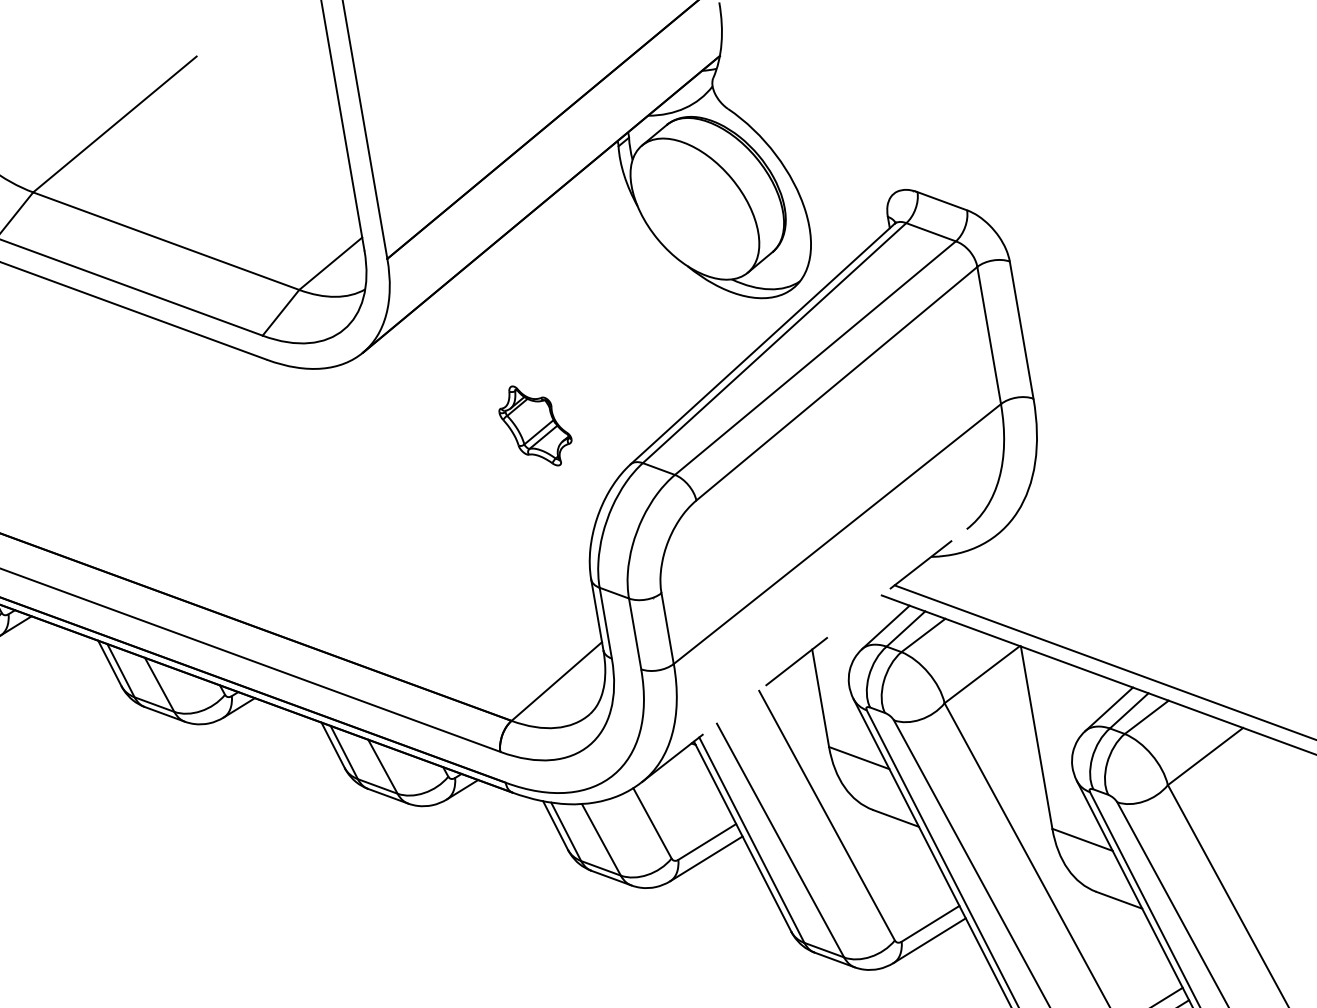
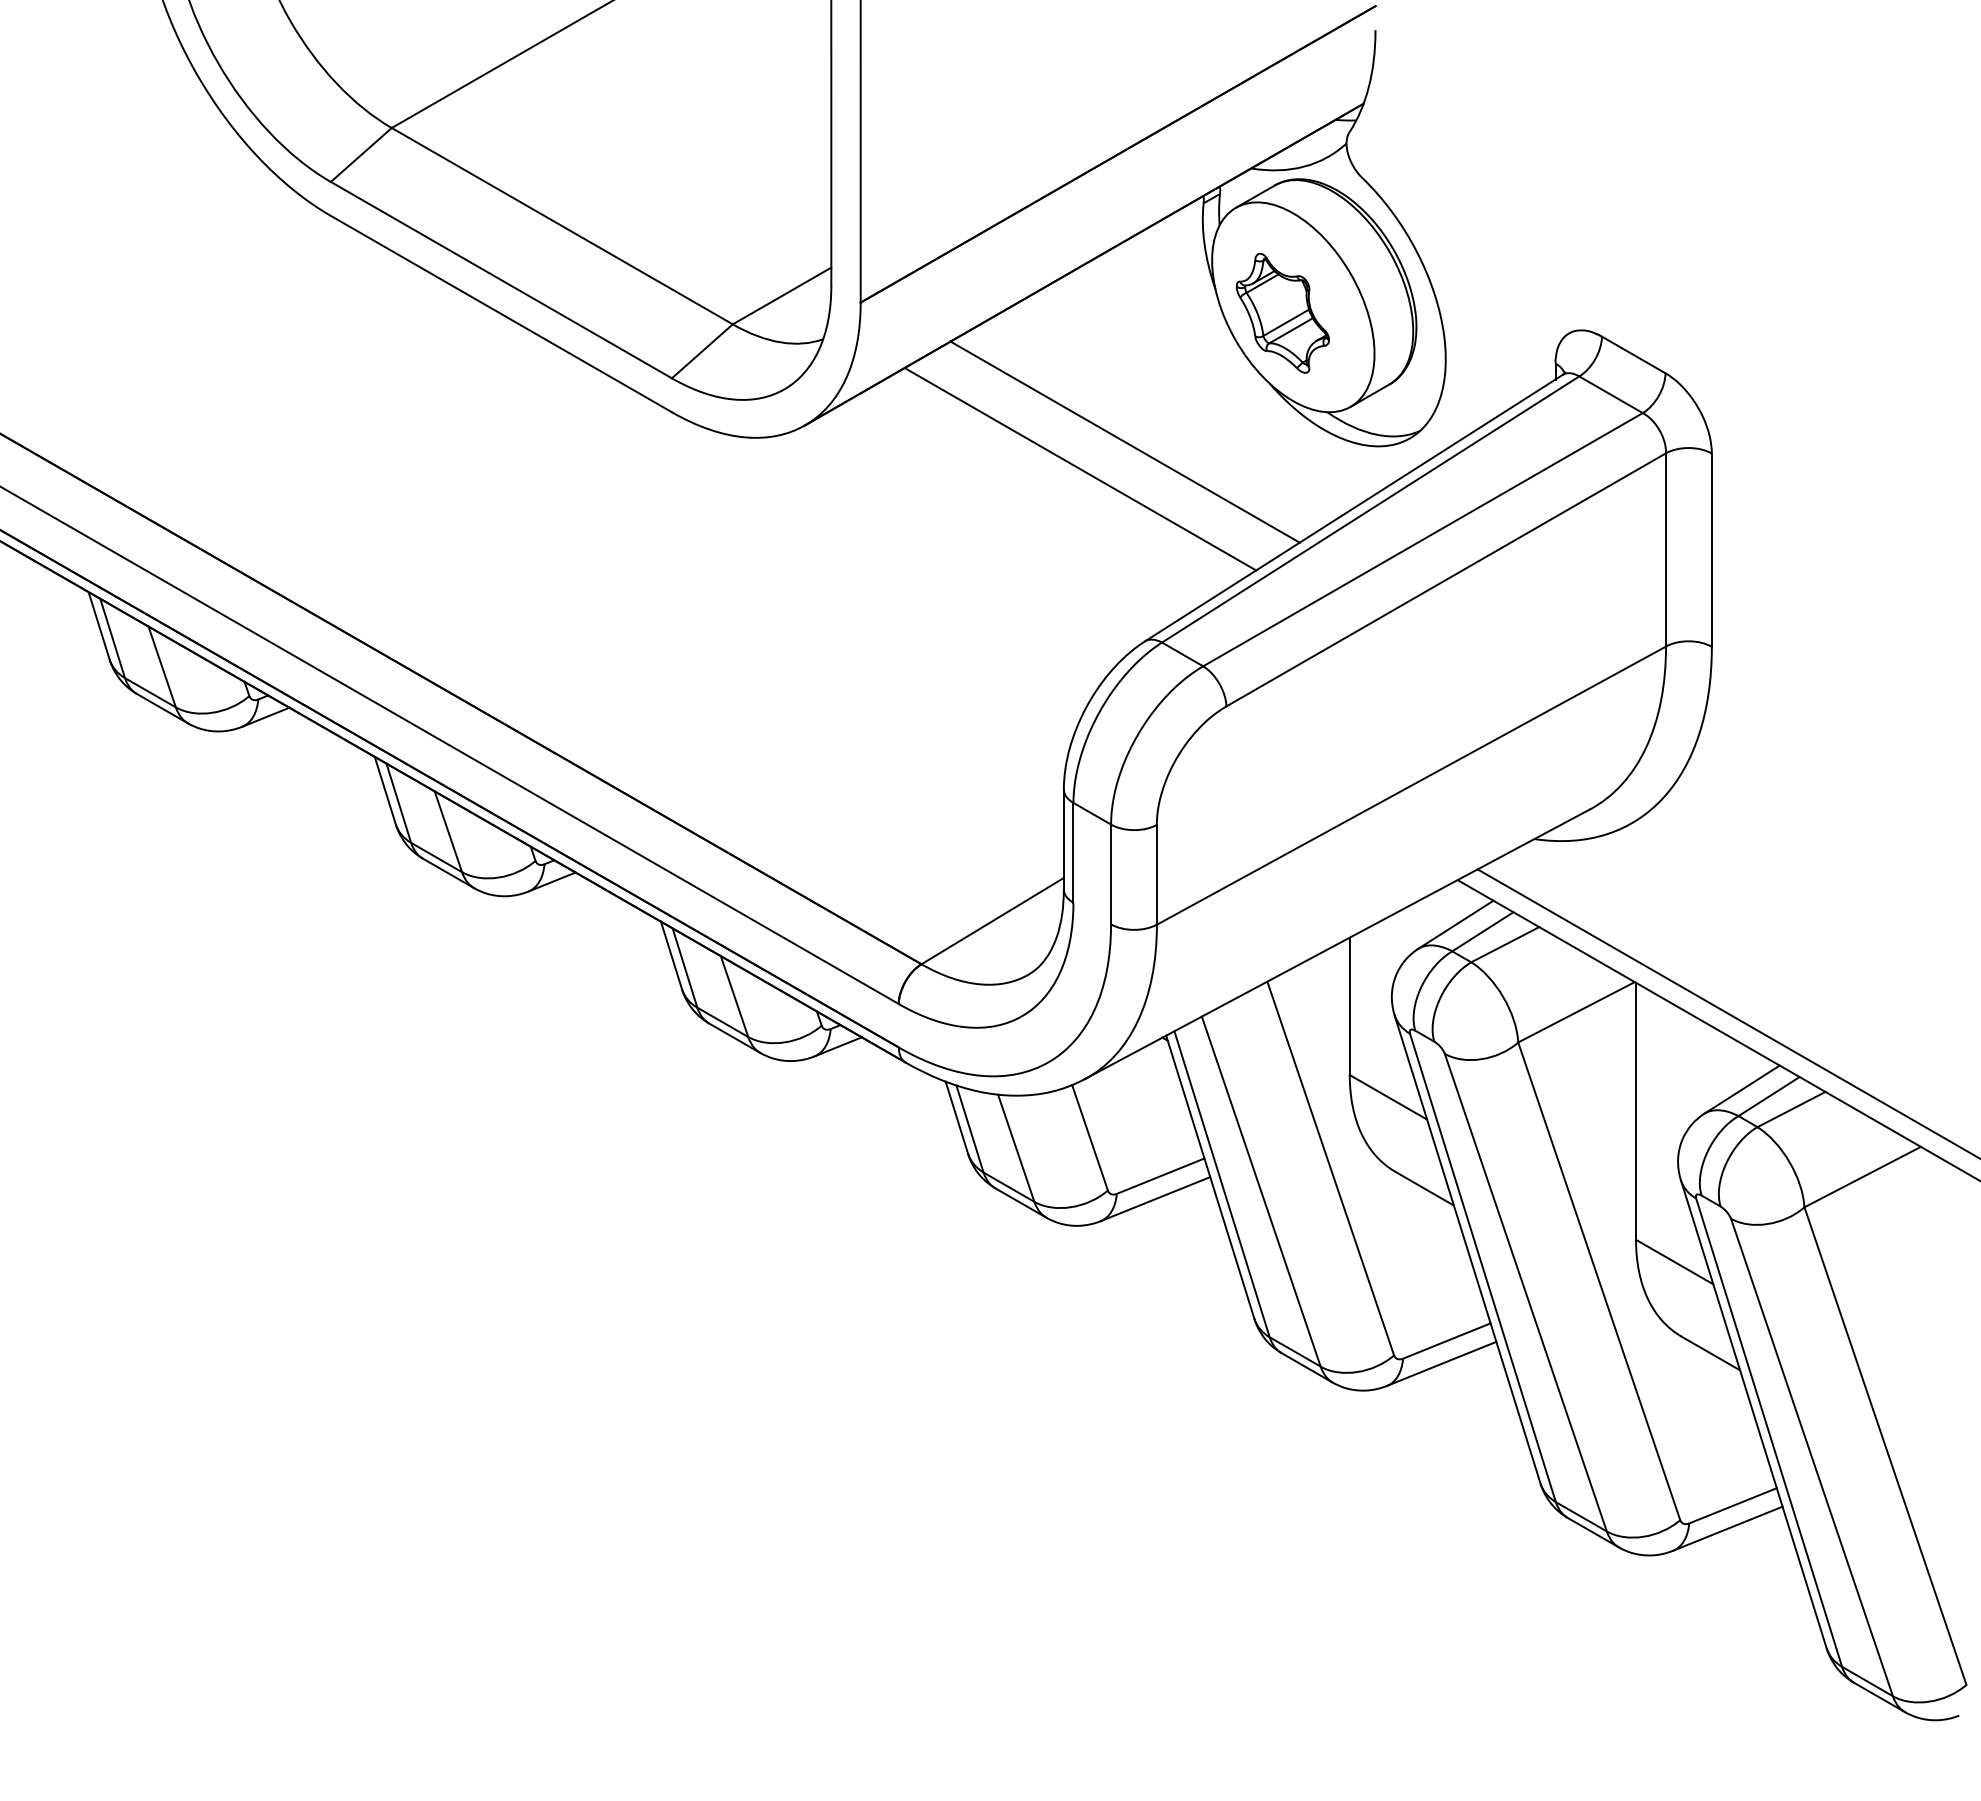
line: (591, 325) -> (1124, 441), added
line: (563, 350) -> (1080, 469), added
part: (535, 425) -> (1282, 312), moved
line: (804, 655) -> (1337, 944), dashed -> solid

